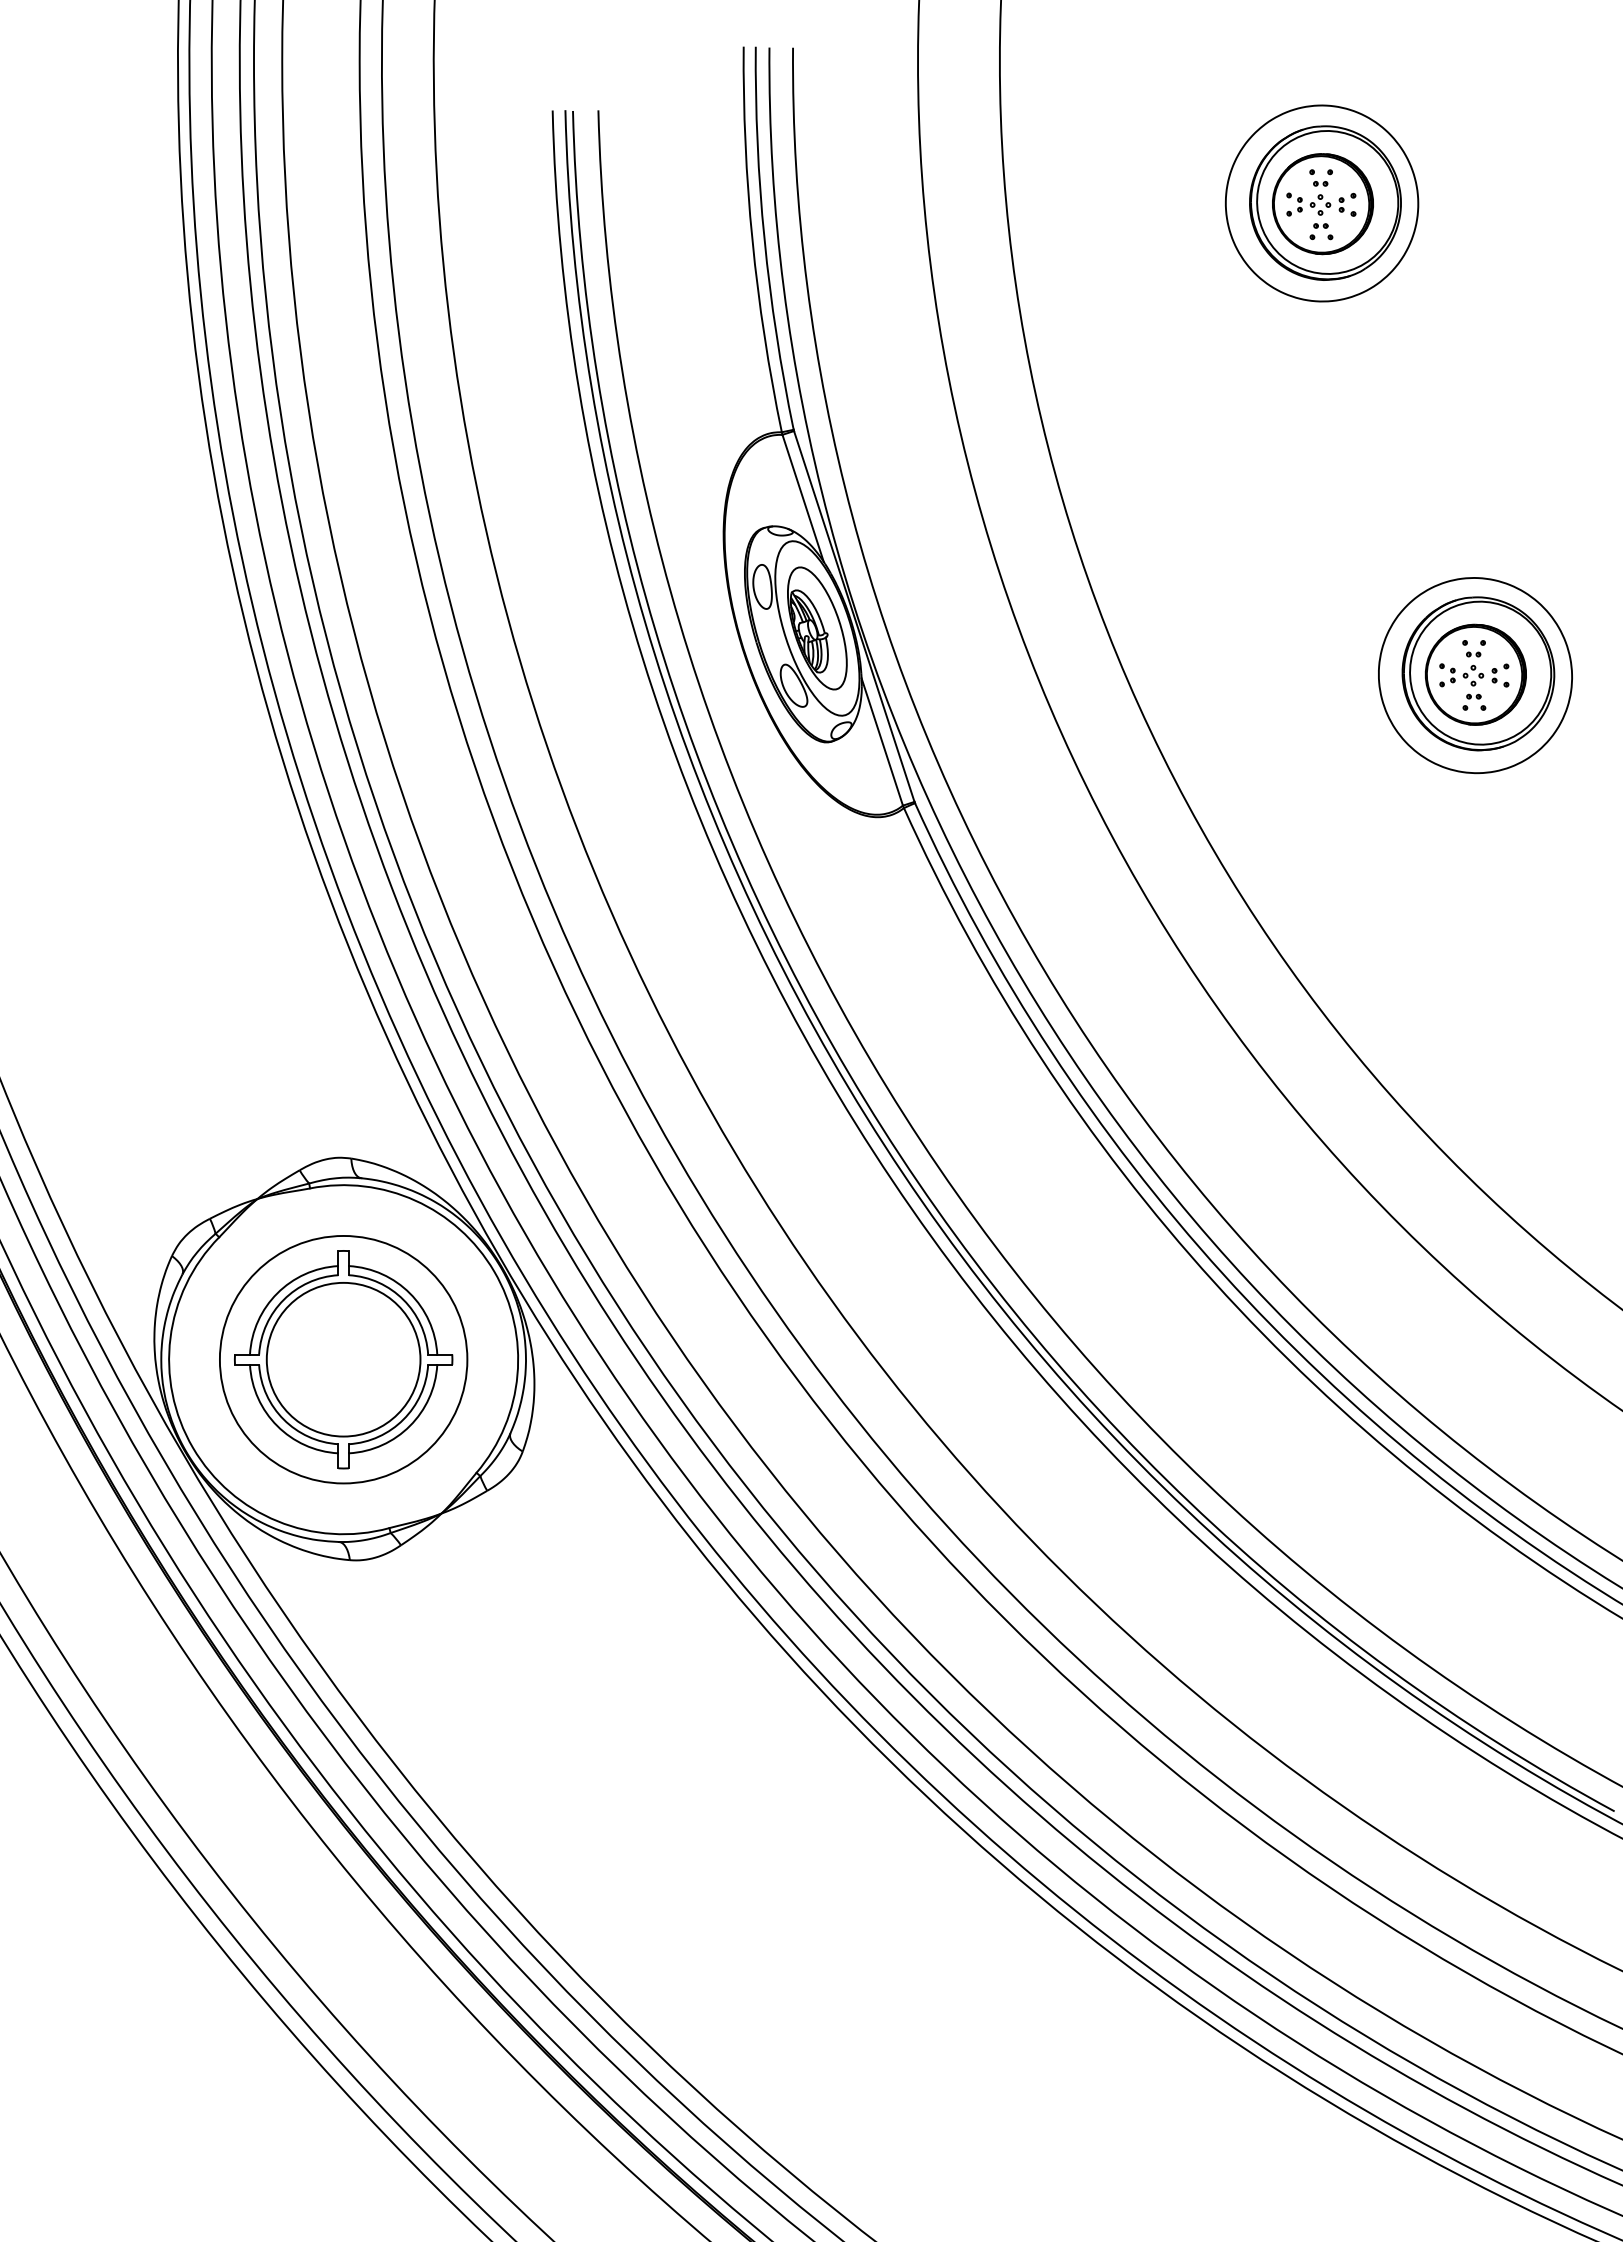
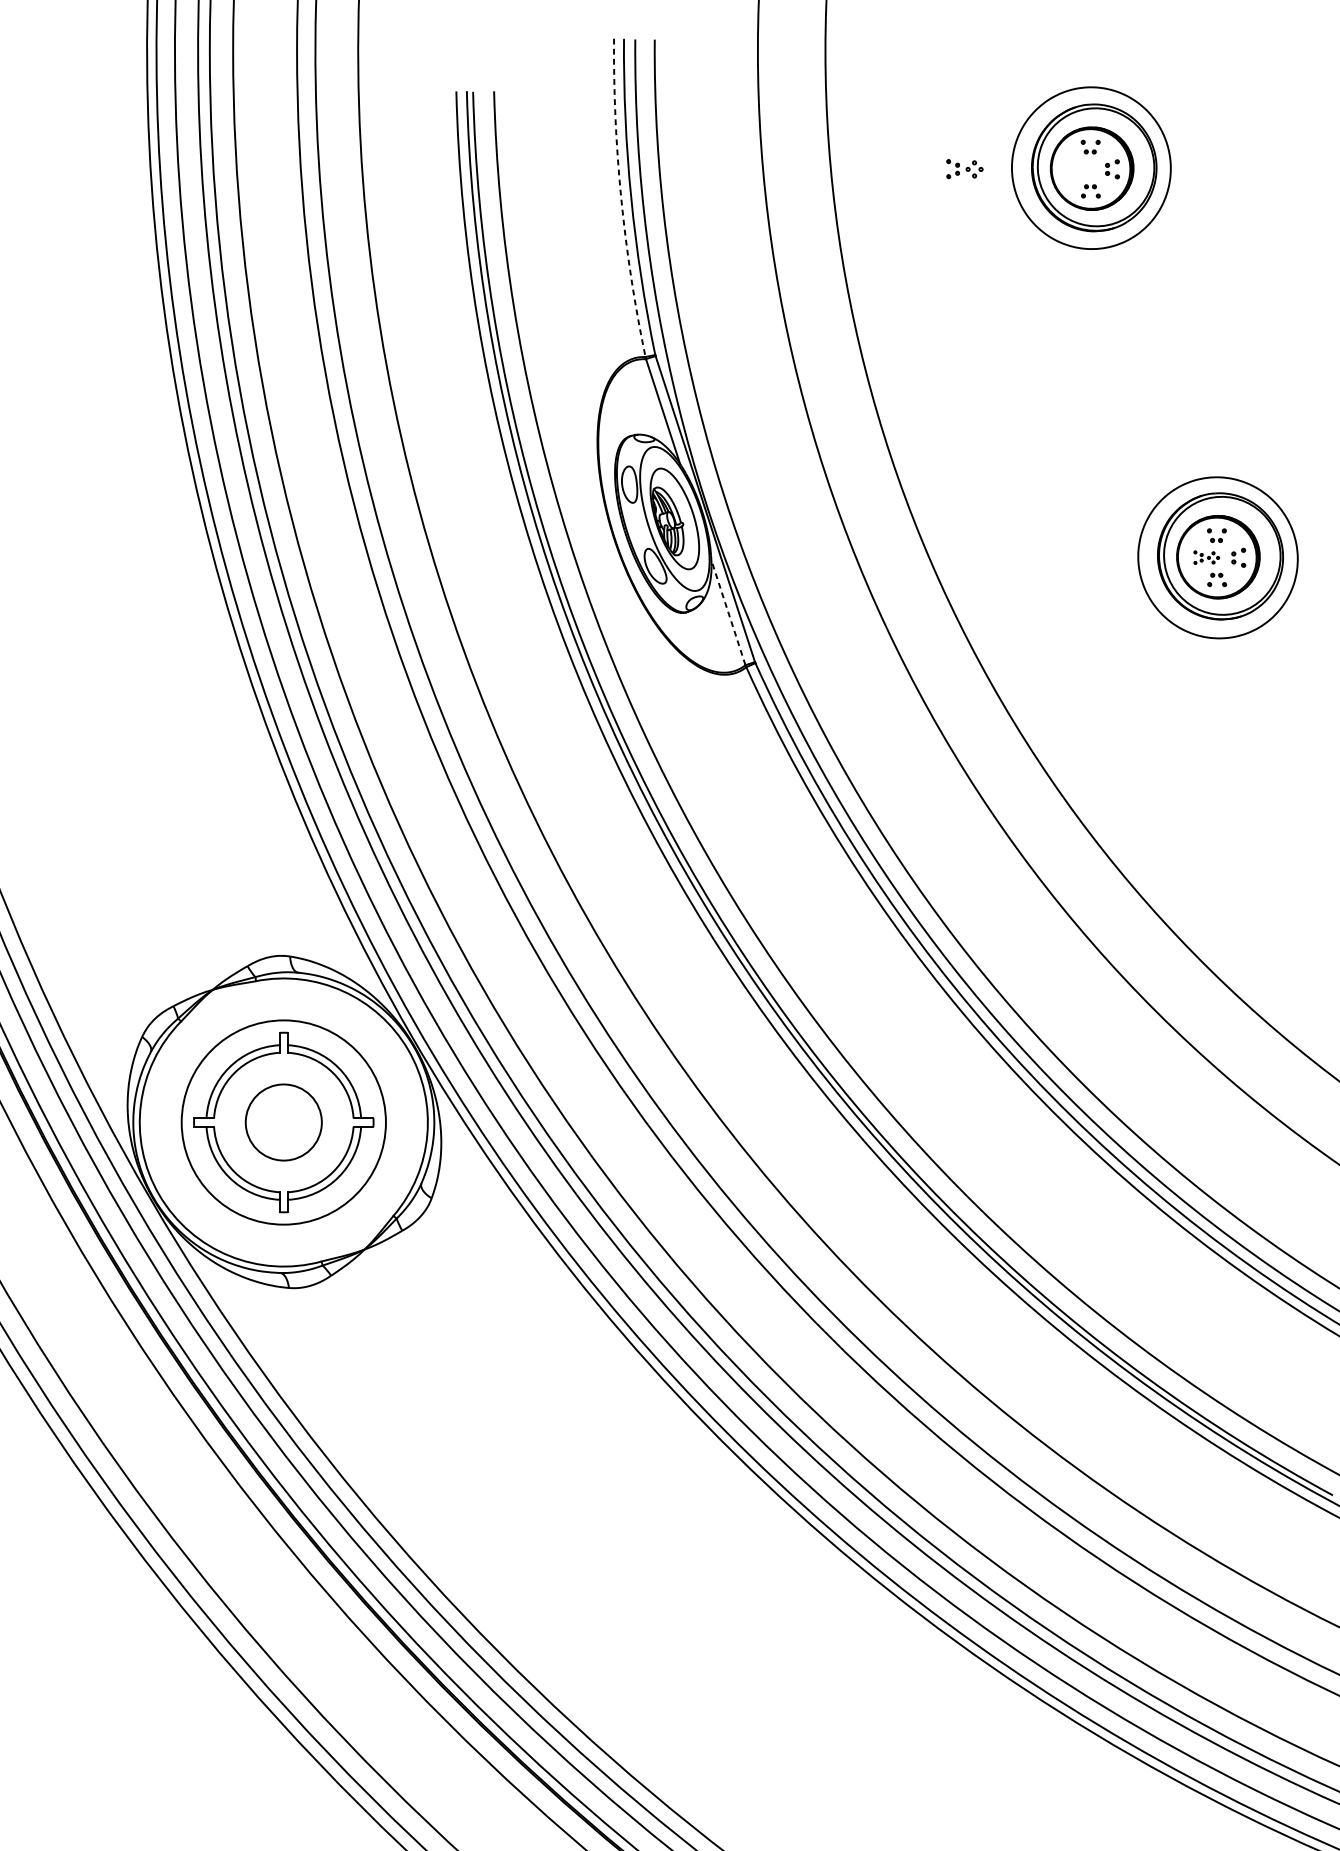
part: (1308, 204) -> (964, 169), moved
arc: (752, 240) -> (621, 198), solid -> dashed
part: (1461, 675) -> (1206, 557), size x0.7
line: (882, 742) -> (728, 613), solid -> dashed
circle: (343, 1359) -> (283, 1122), size x0.6

